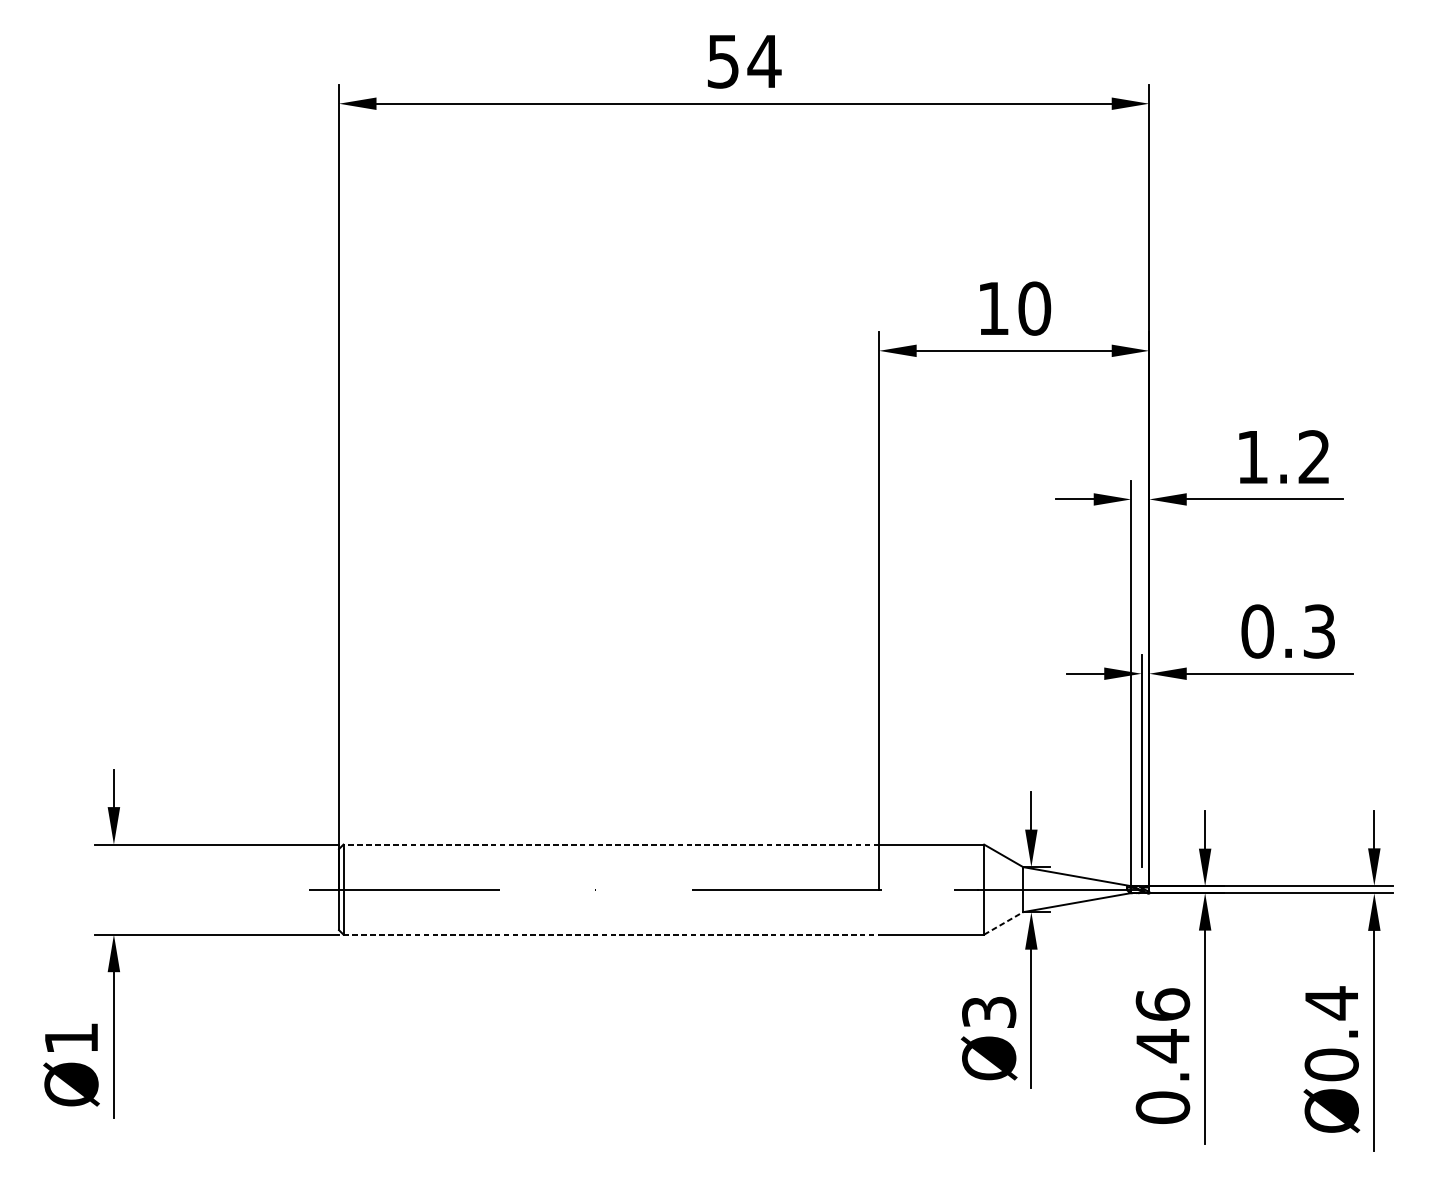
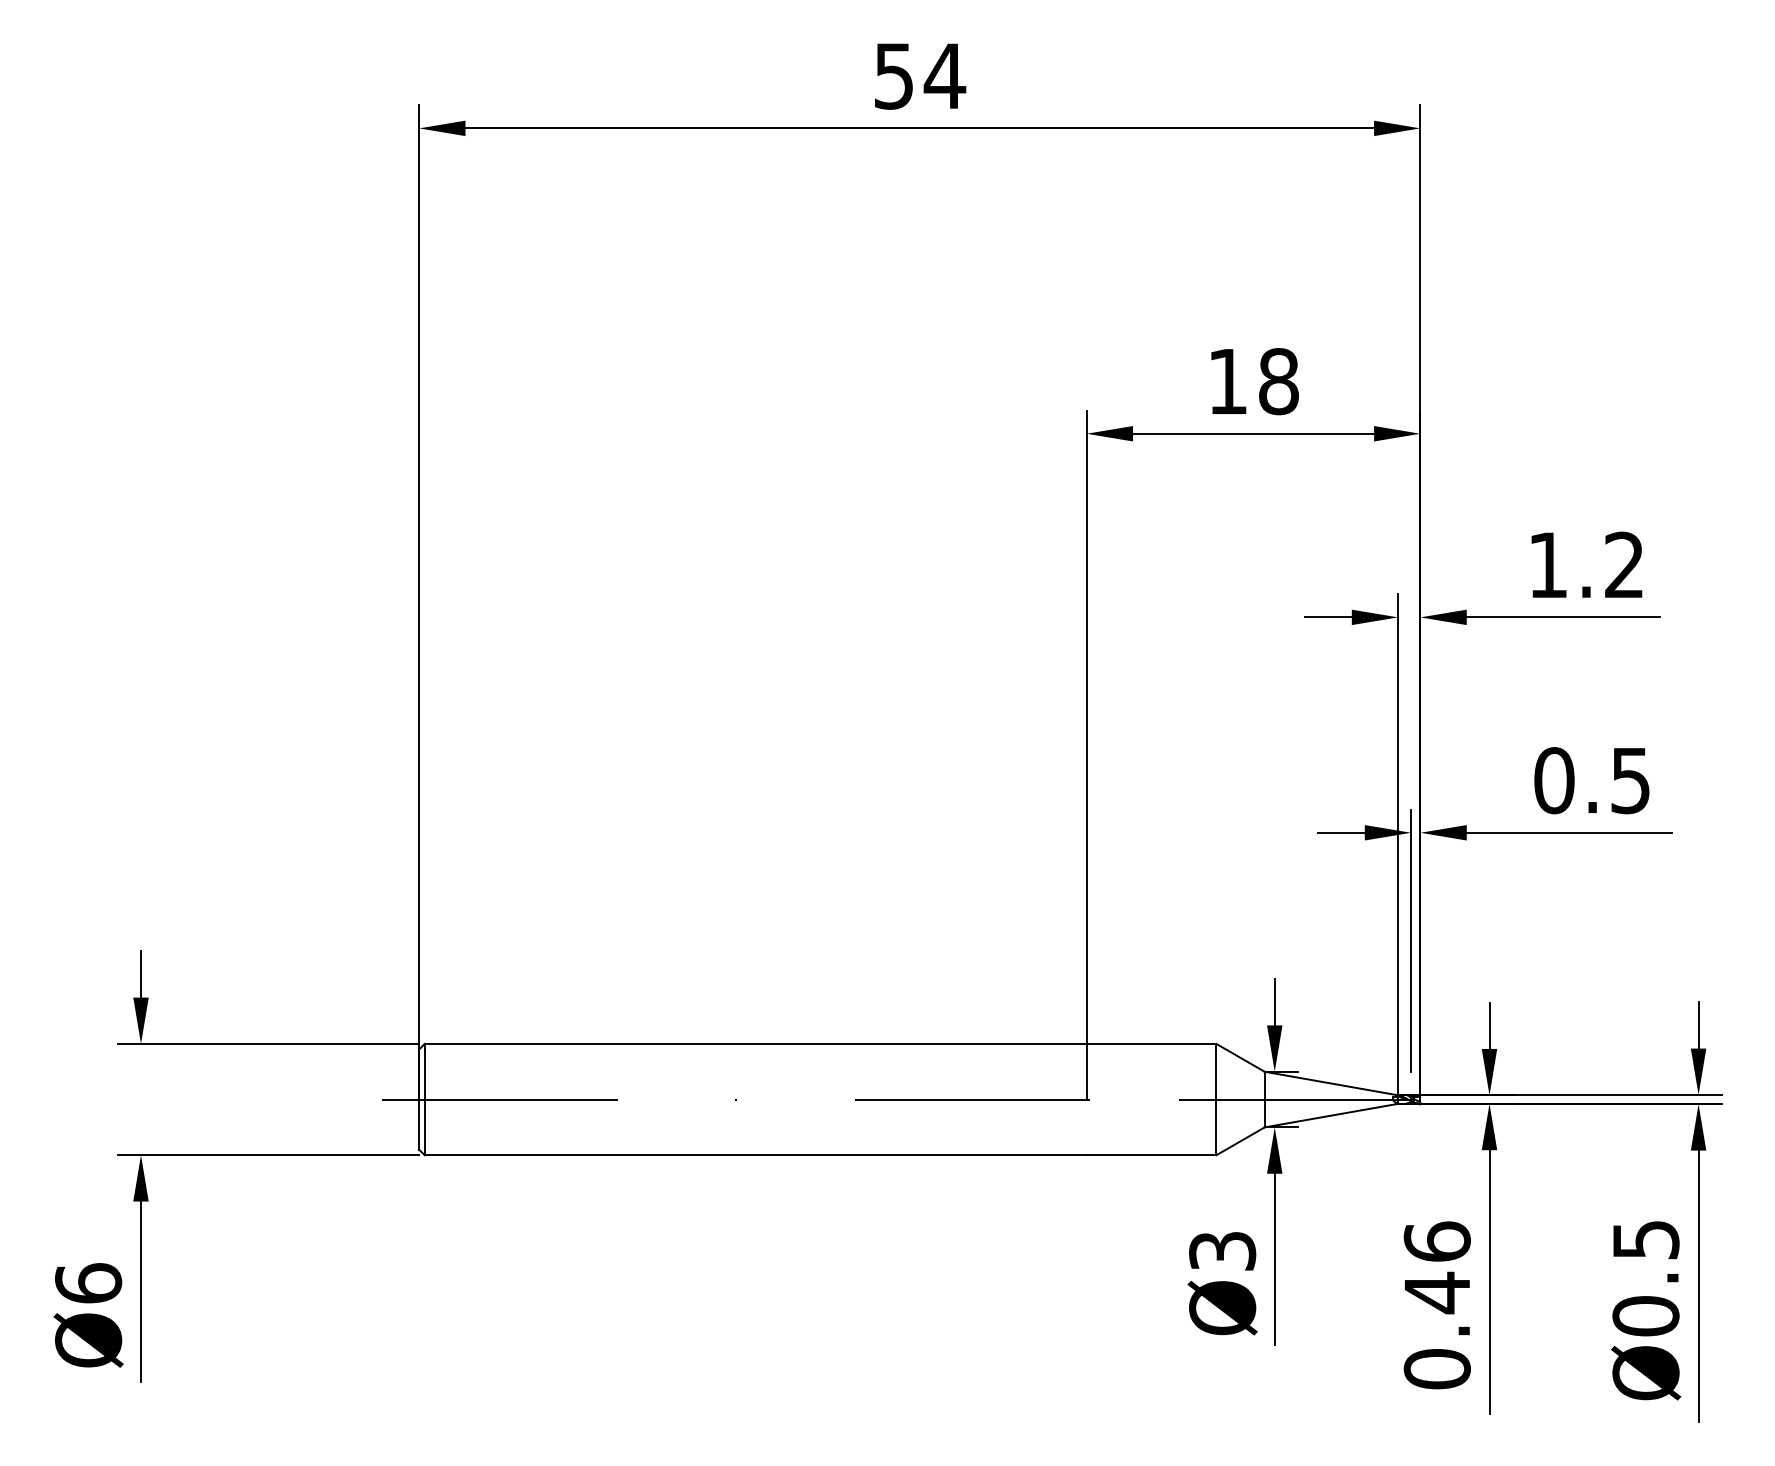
text: (1034, 308) -> (1278, 381), 10 -> 18
text: (1319, 631) -> (1630, 780), 0.3 -> 0.5
line: (611, 844) -> (755, 1043), dashed -> solid
line: (1003, 923) -> (1240, 1141), dashed -> solid
line: (611, 934) -> (755, 1155), dashed -> solid
text: (1332, 1002) -> (1646, 1239), Ø0.4 -> Ø0.5
text: (71, 1038) -> (88, 1283), Ø1 -> Ø6

